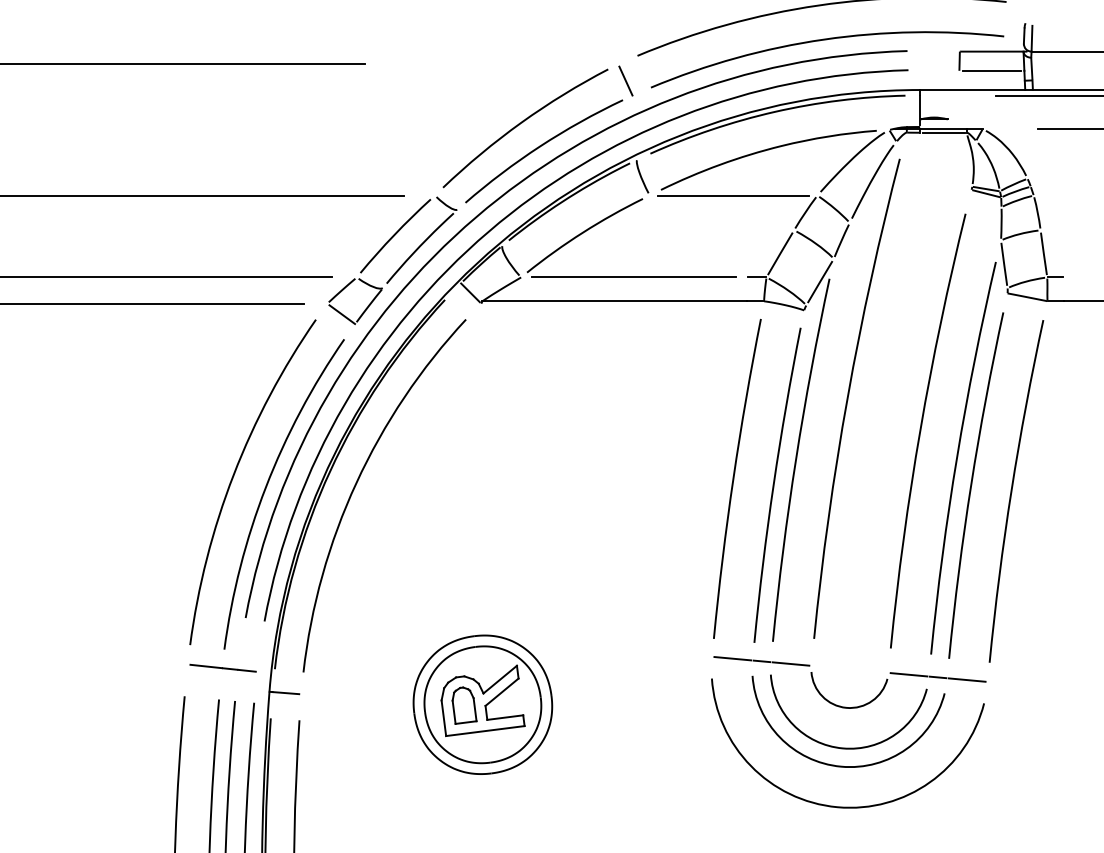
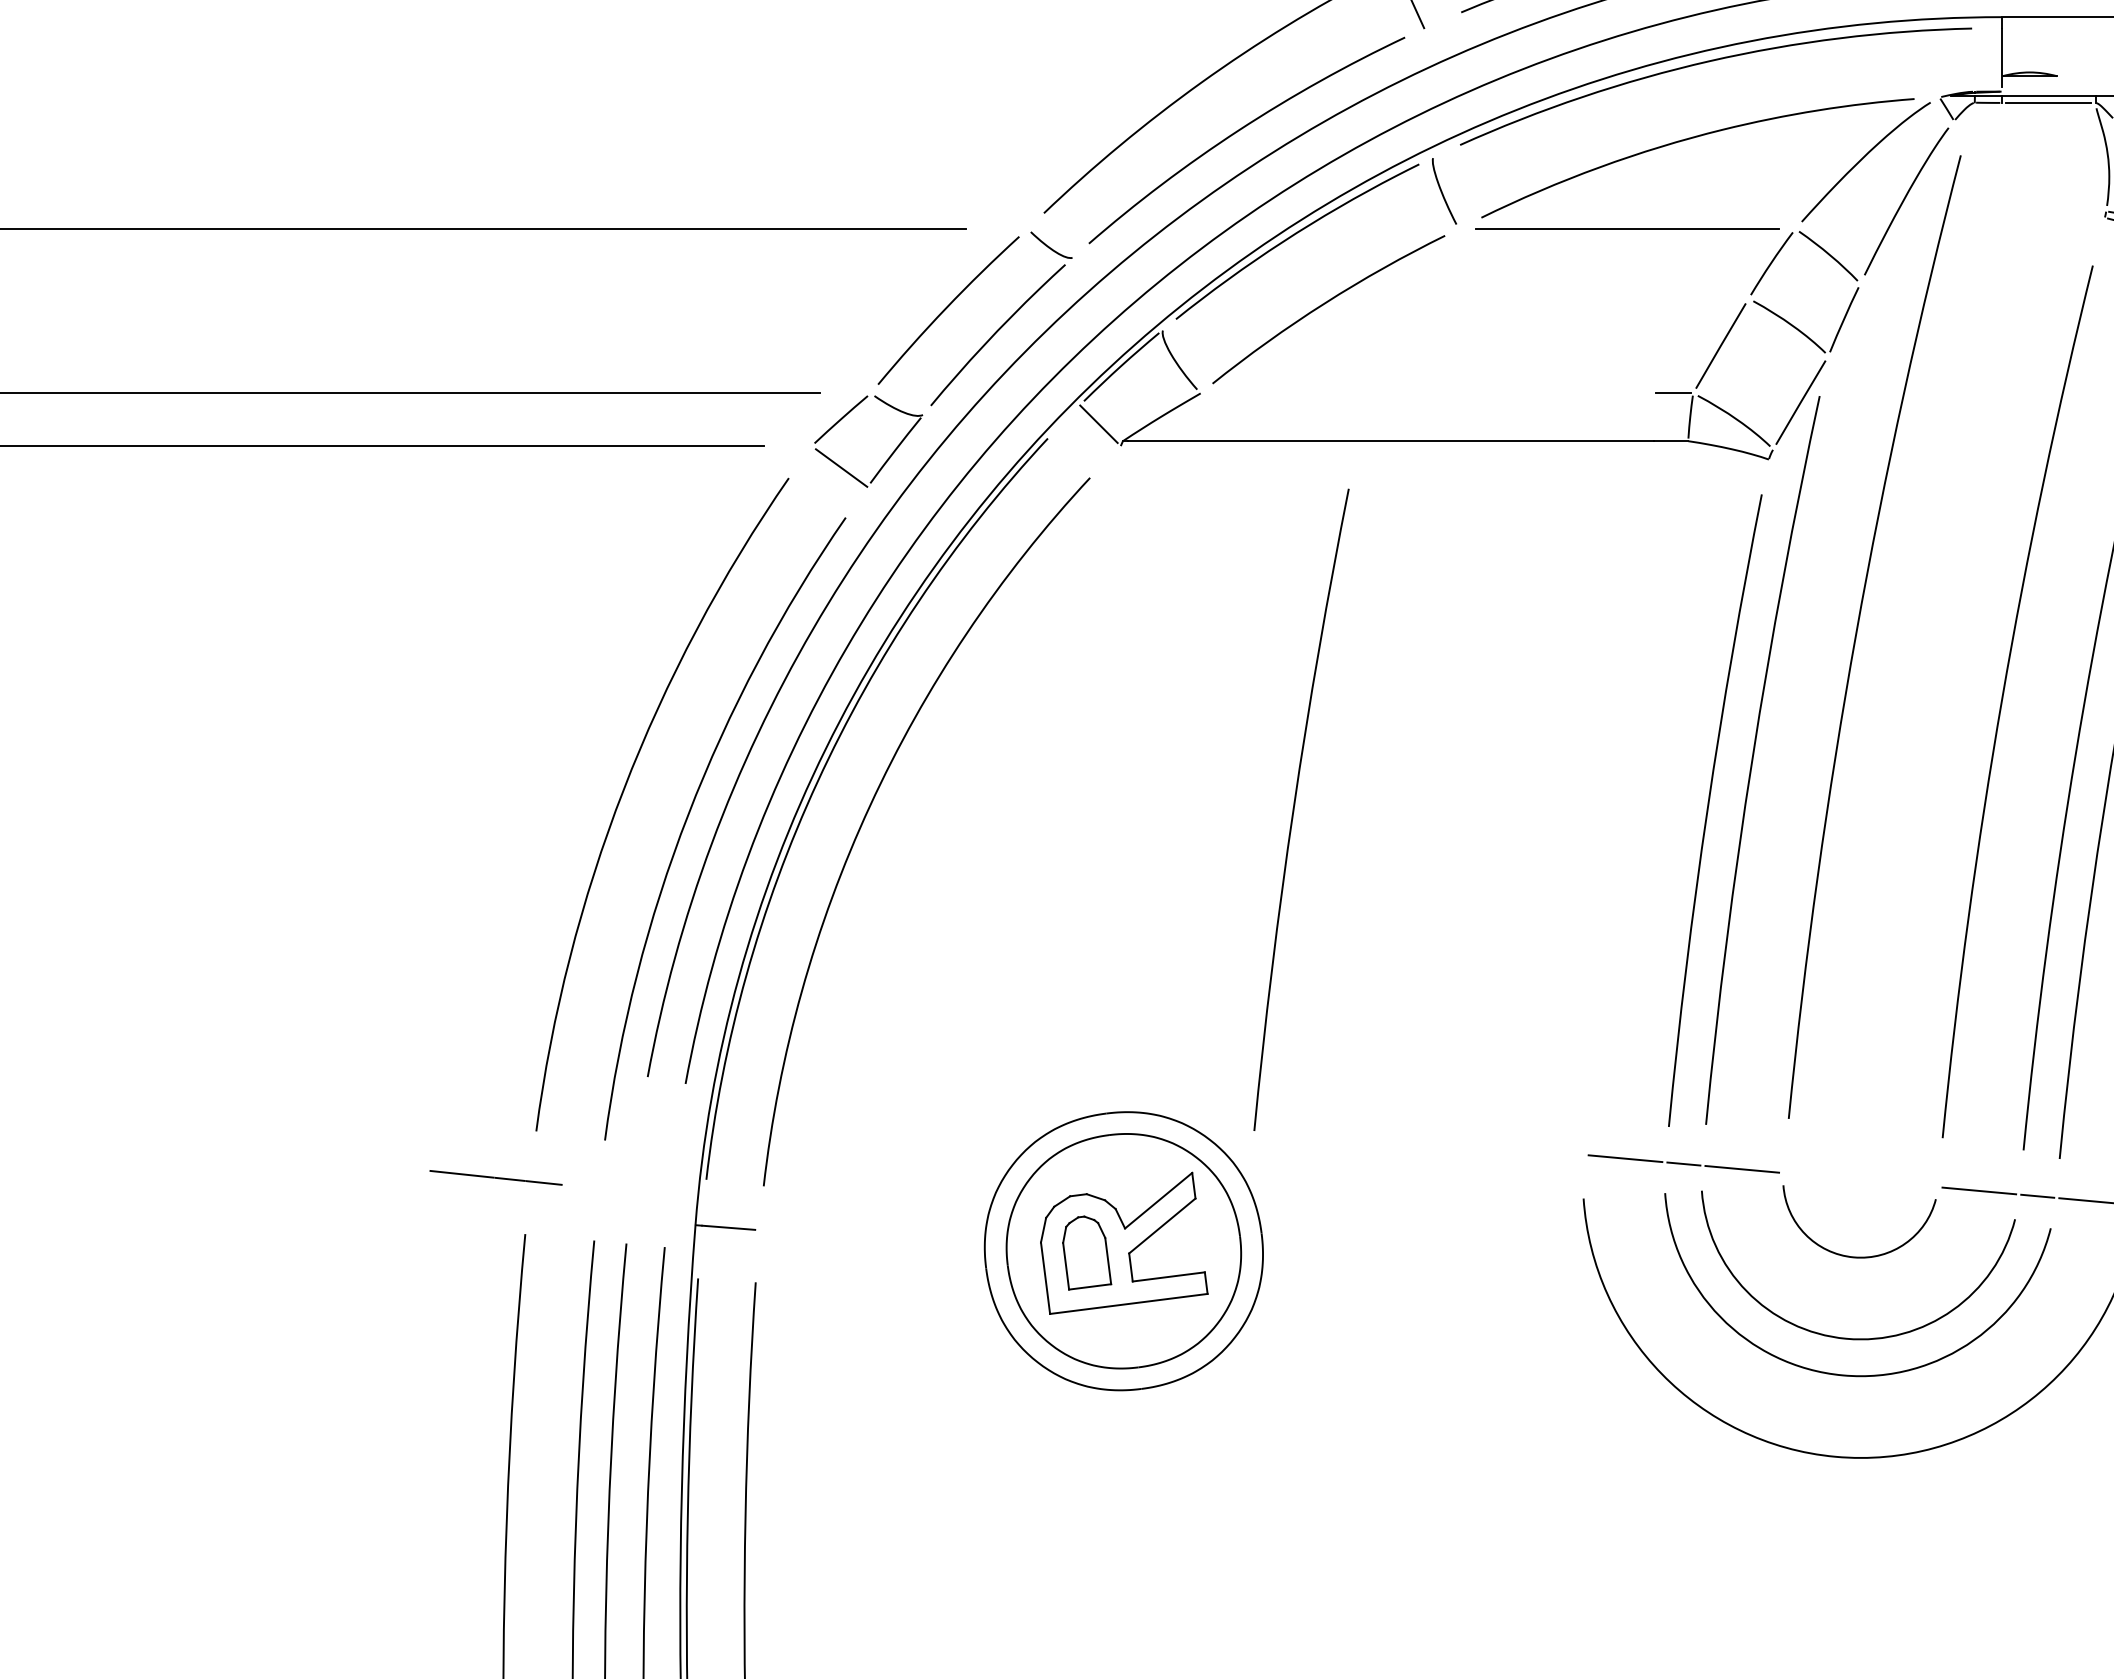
line: (633, 277) -> (1426, 393), removed
arc: (734, 478) -> (1295, 809), moved
line: (222, 667) -> (494, 1176), moved

